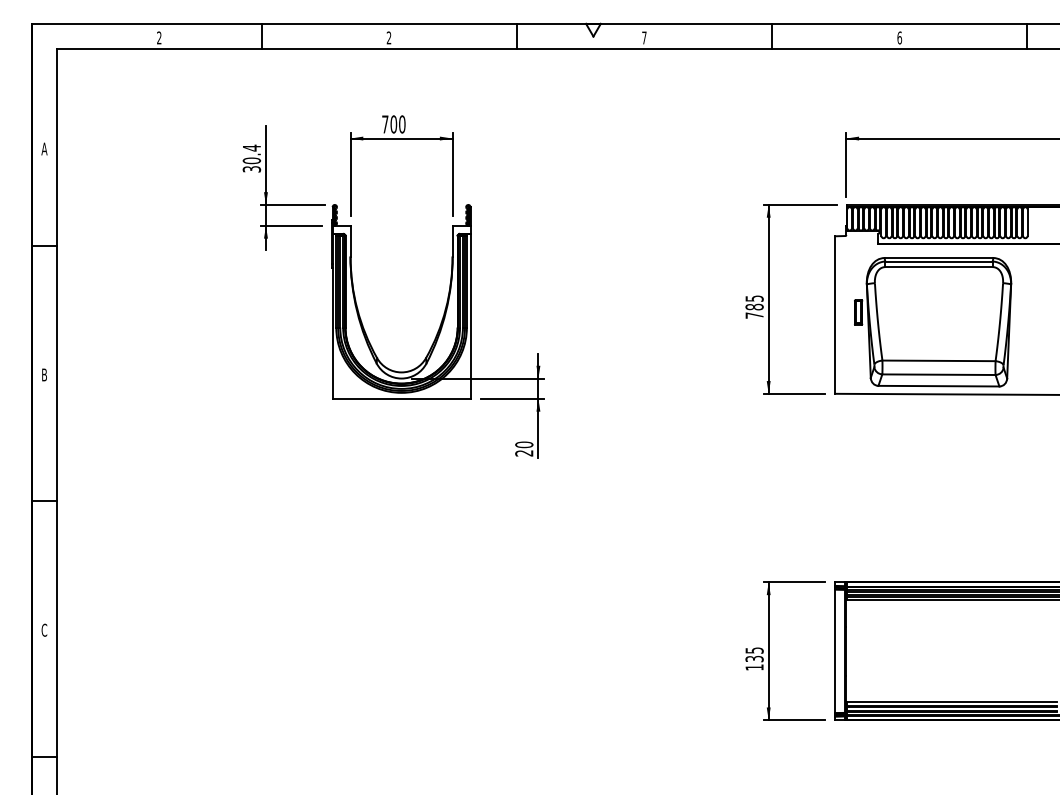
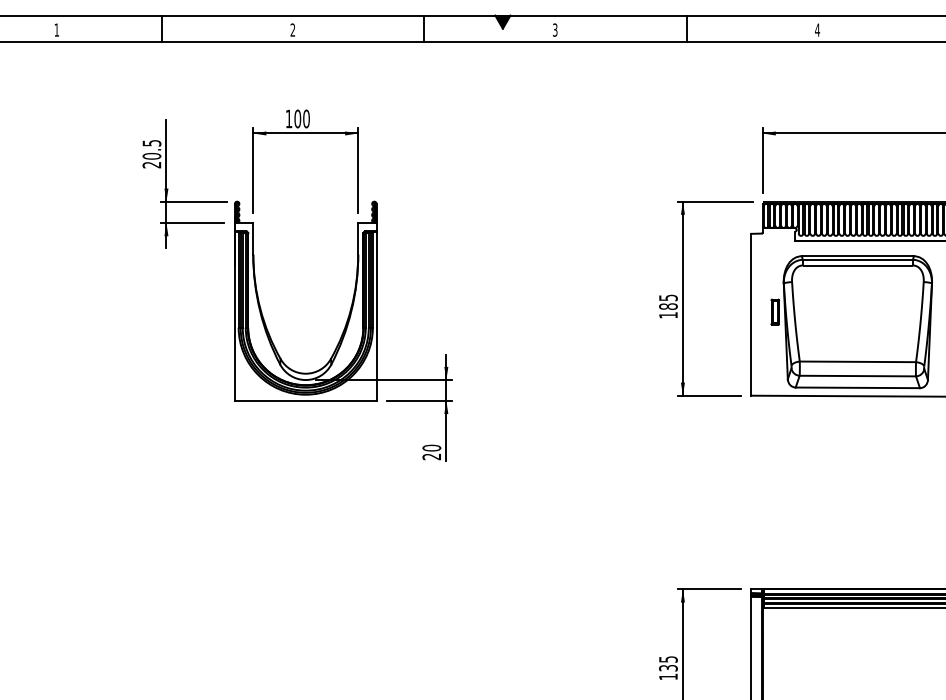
fill: (593, 29) -> (502, 21), added
text: (159, 37) -> (57, 29), 2 -> 1
text: (644, 37) -> (555, 29), 7 -> 3
text: (899, 37) -> (817, 29), 6 -> 4
text: (385, 124) -> (289, 119), 700 -> 100
text: (252, 158) -> (152, 153), 30.4 -> 20.5
text: (754, 315) -> (668, 315), 785 -> 185

